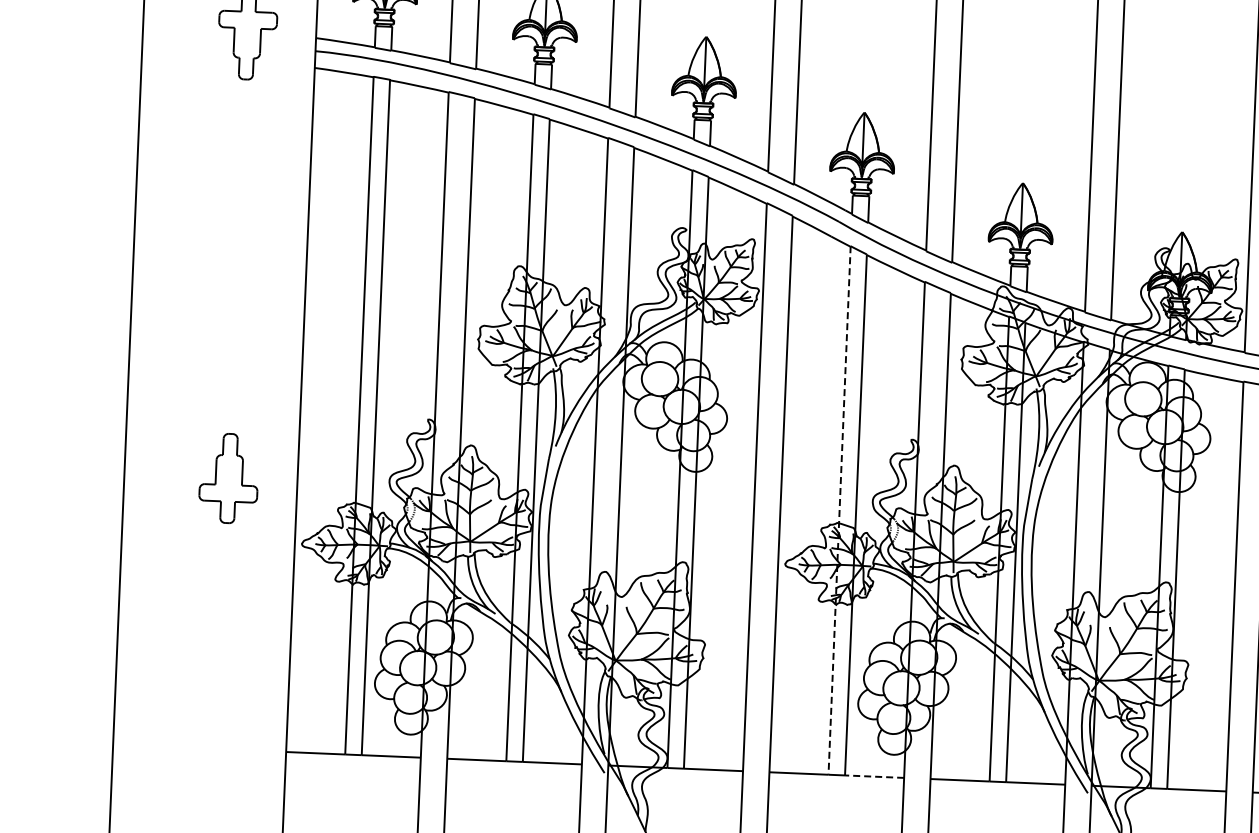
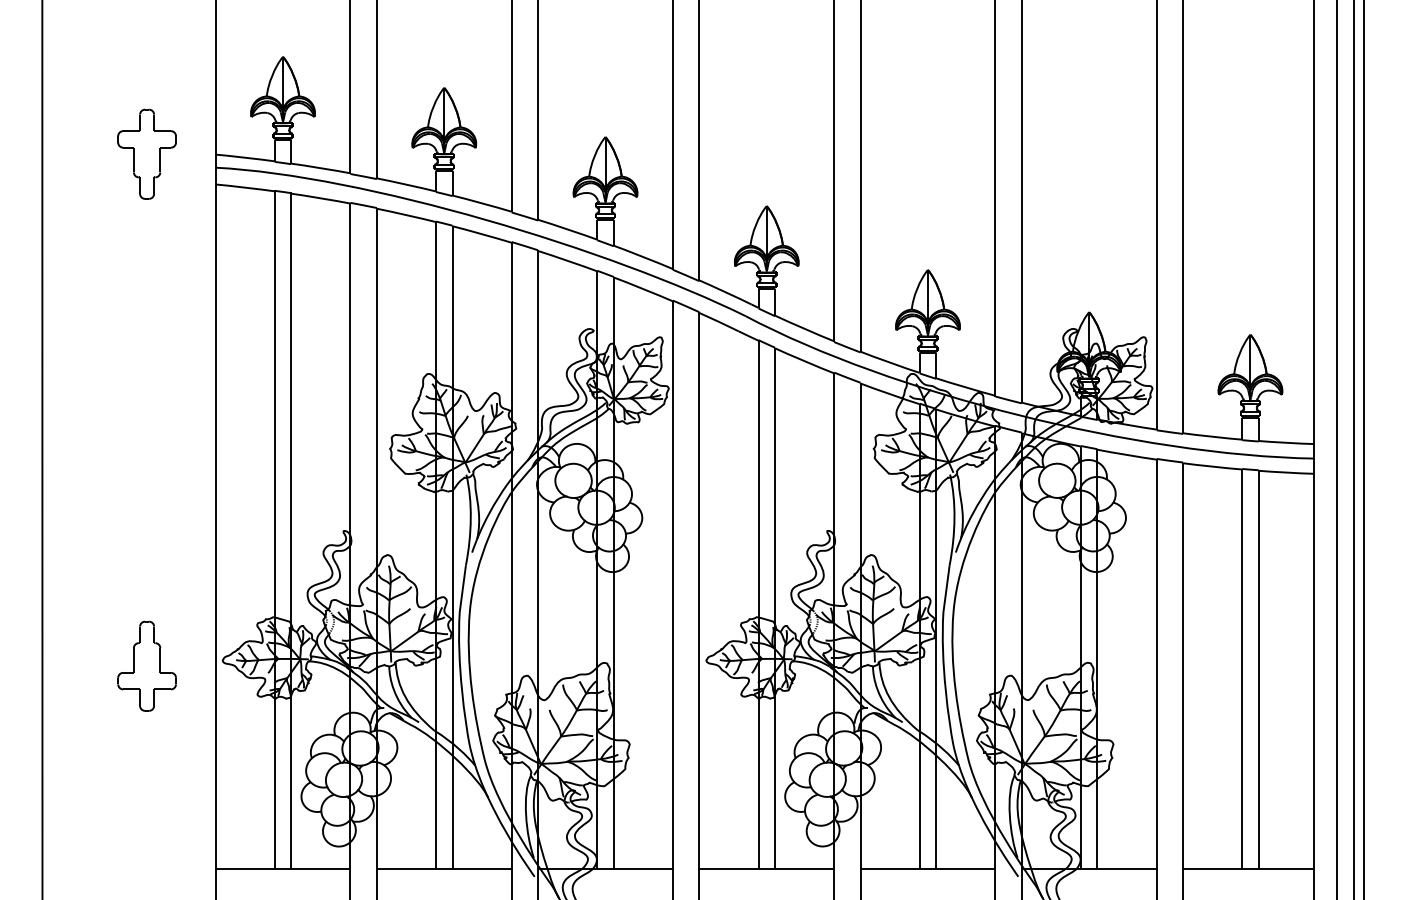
part: (228, 477) -> (146, 665), moved
line: (839, 511) -> (758, 605), dashed -> solid
line: (874, 777) -> (804, 869), dashed -> solid

